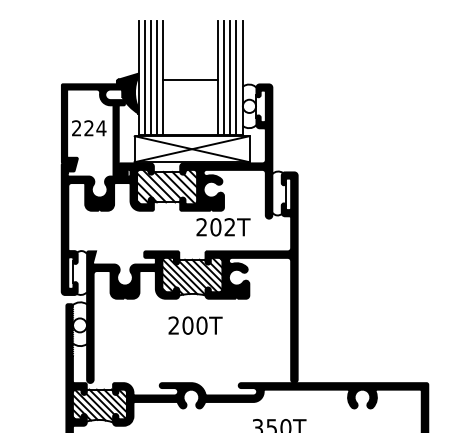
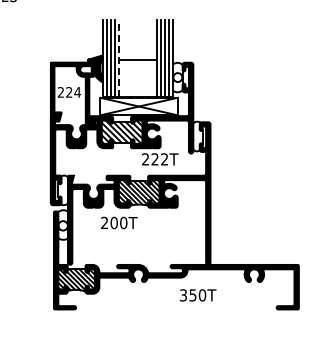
line: (163, 78) -> (119, 58), solid -> dashed
text: (214, 227) -> (154, 159), 202T -> 222T
text: (195, 324) -> (119, 222), moved

